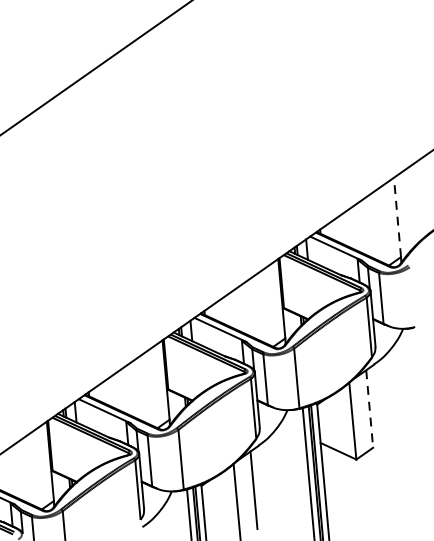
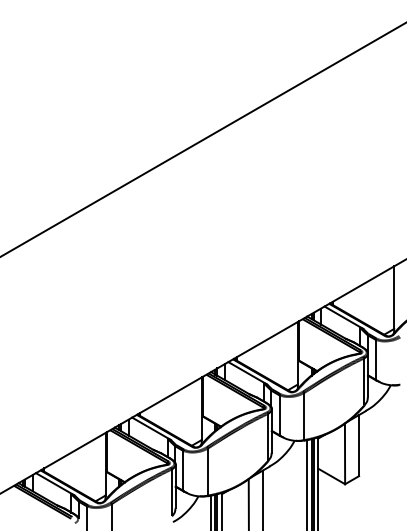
line: (397, 217) -> (394, 297), dashed -> solid
line: (370, 408) -> (359, 445), dashed -> solid

